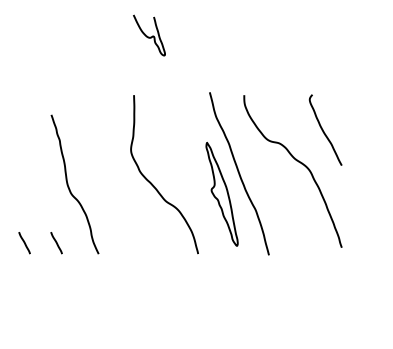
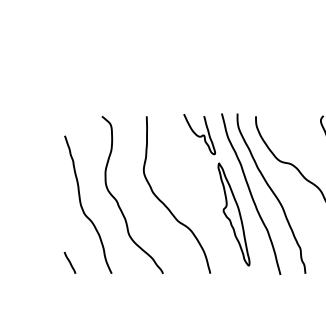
curve: (149, 36) -> (199, 135), moved
curve: (260, 172) -> (272, 192), added
curve: (105, 181) -> (118, 201), added
line: (24, 243) -> (38, 263), removed

